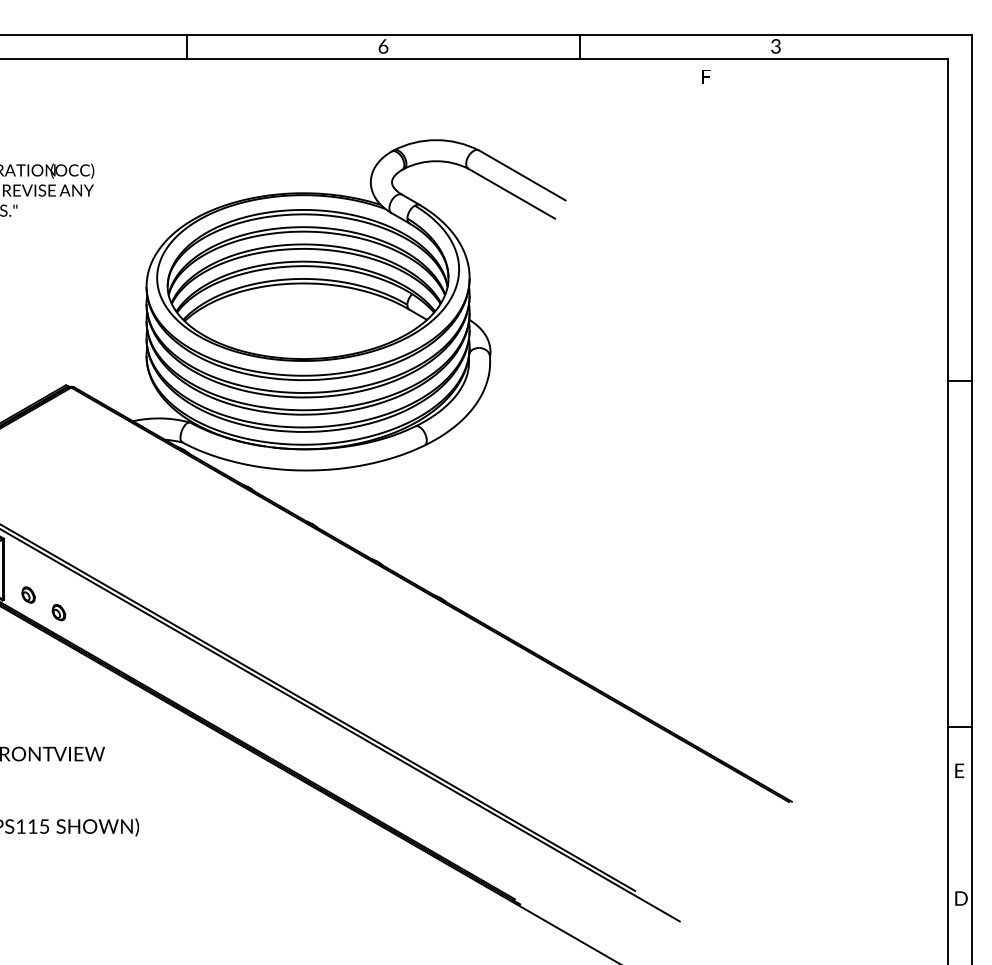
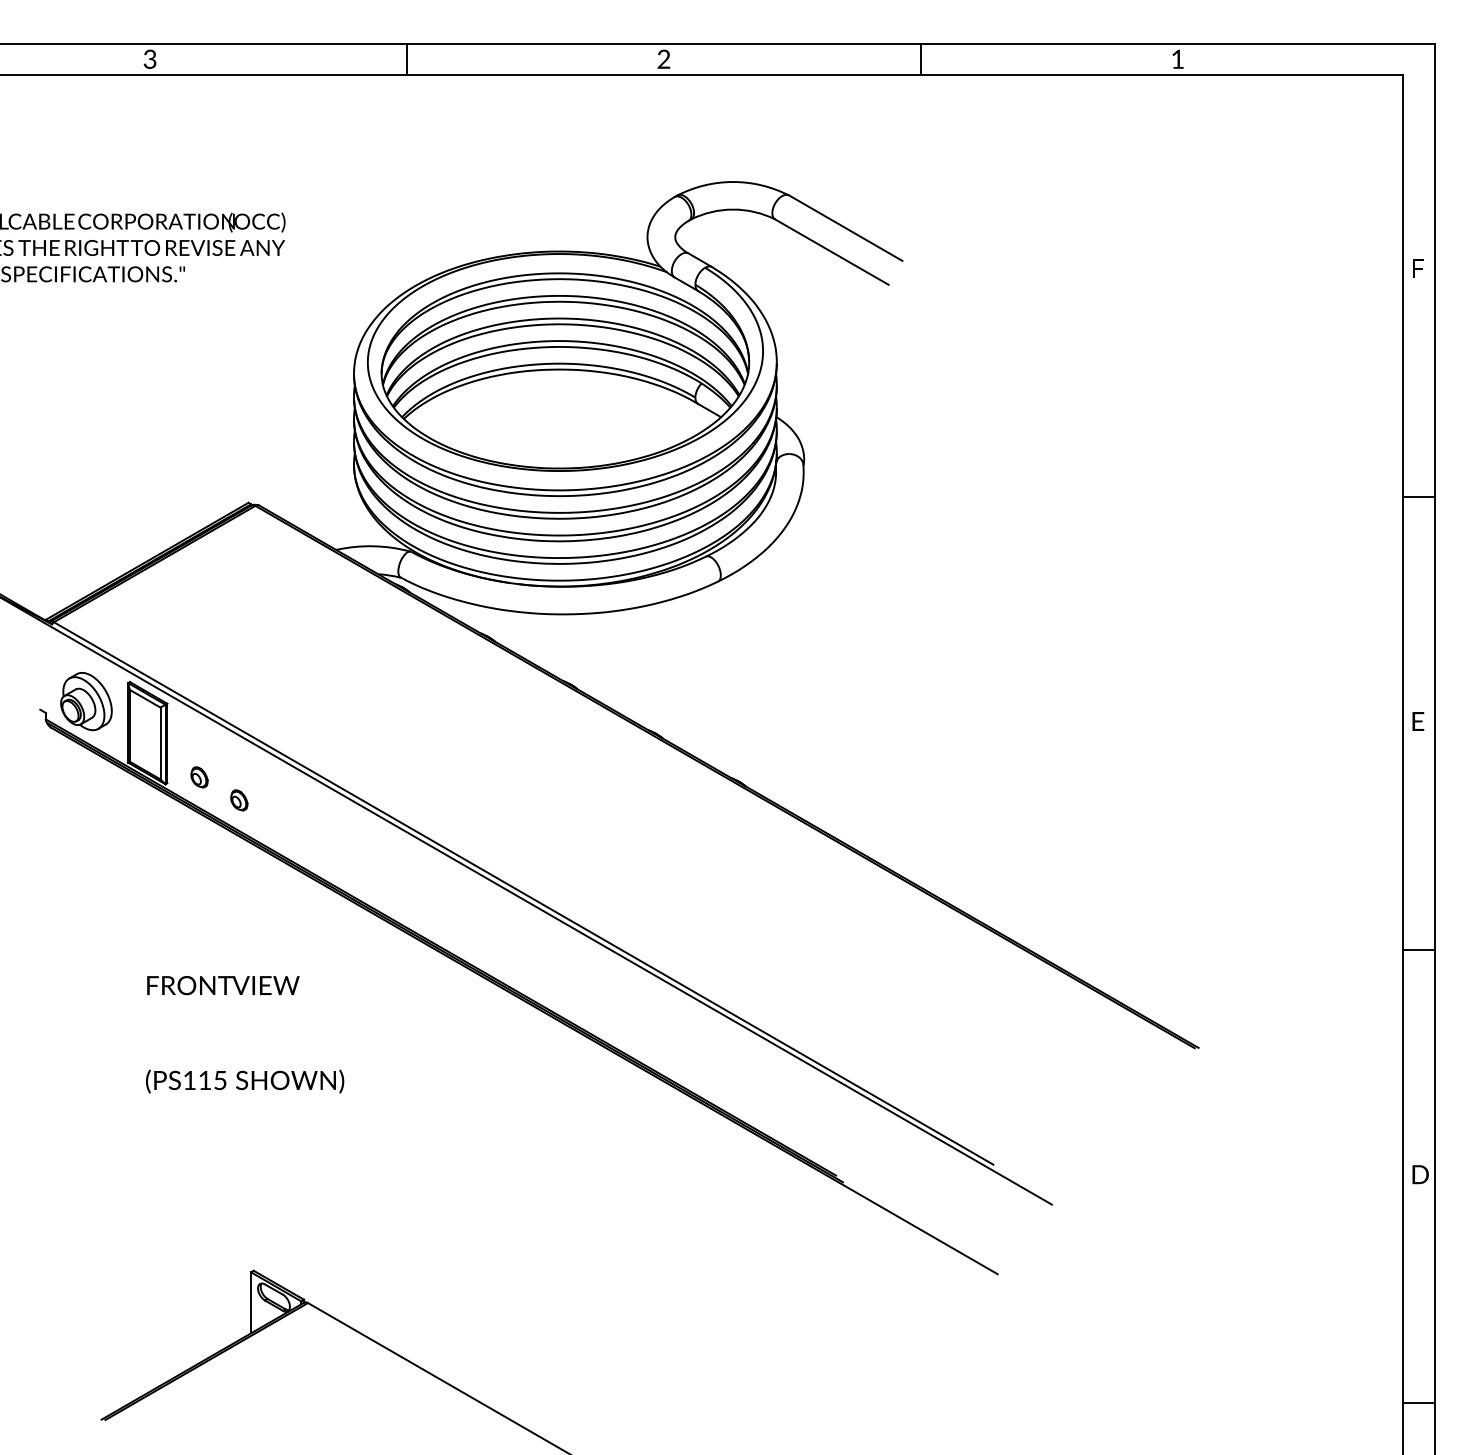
text: (383, 45) -> (663, 58), 6 -> 2
text: (775, 45) -> (1177, 58), 3 -> 1
text: (706, 77) -> (1418, 268), moved
text: (959, 770) -> (1418, 721), moved

